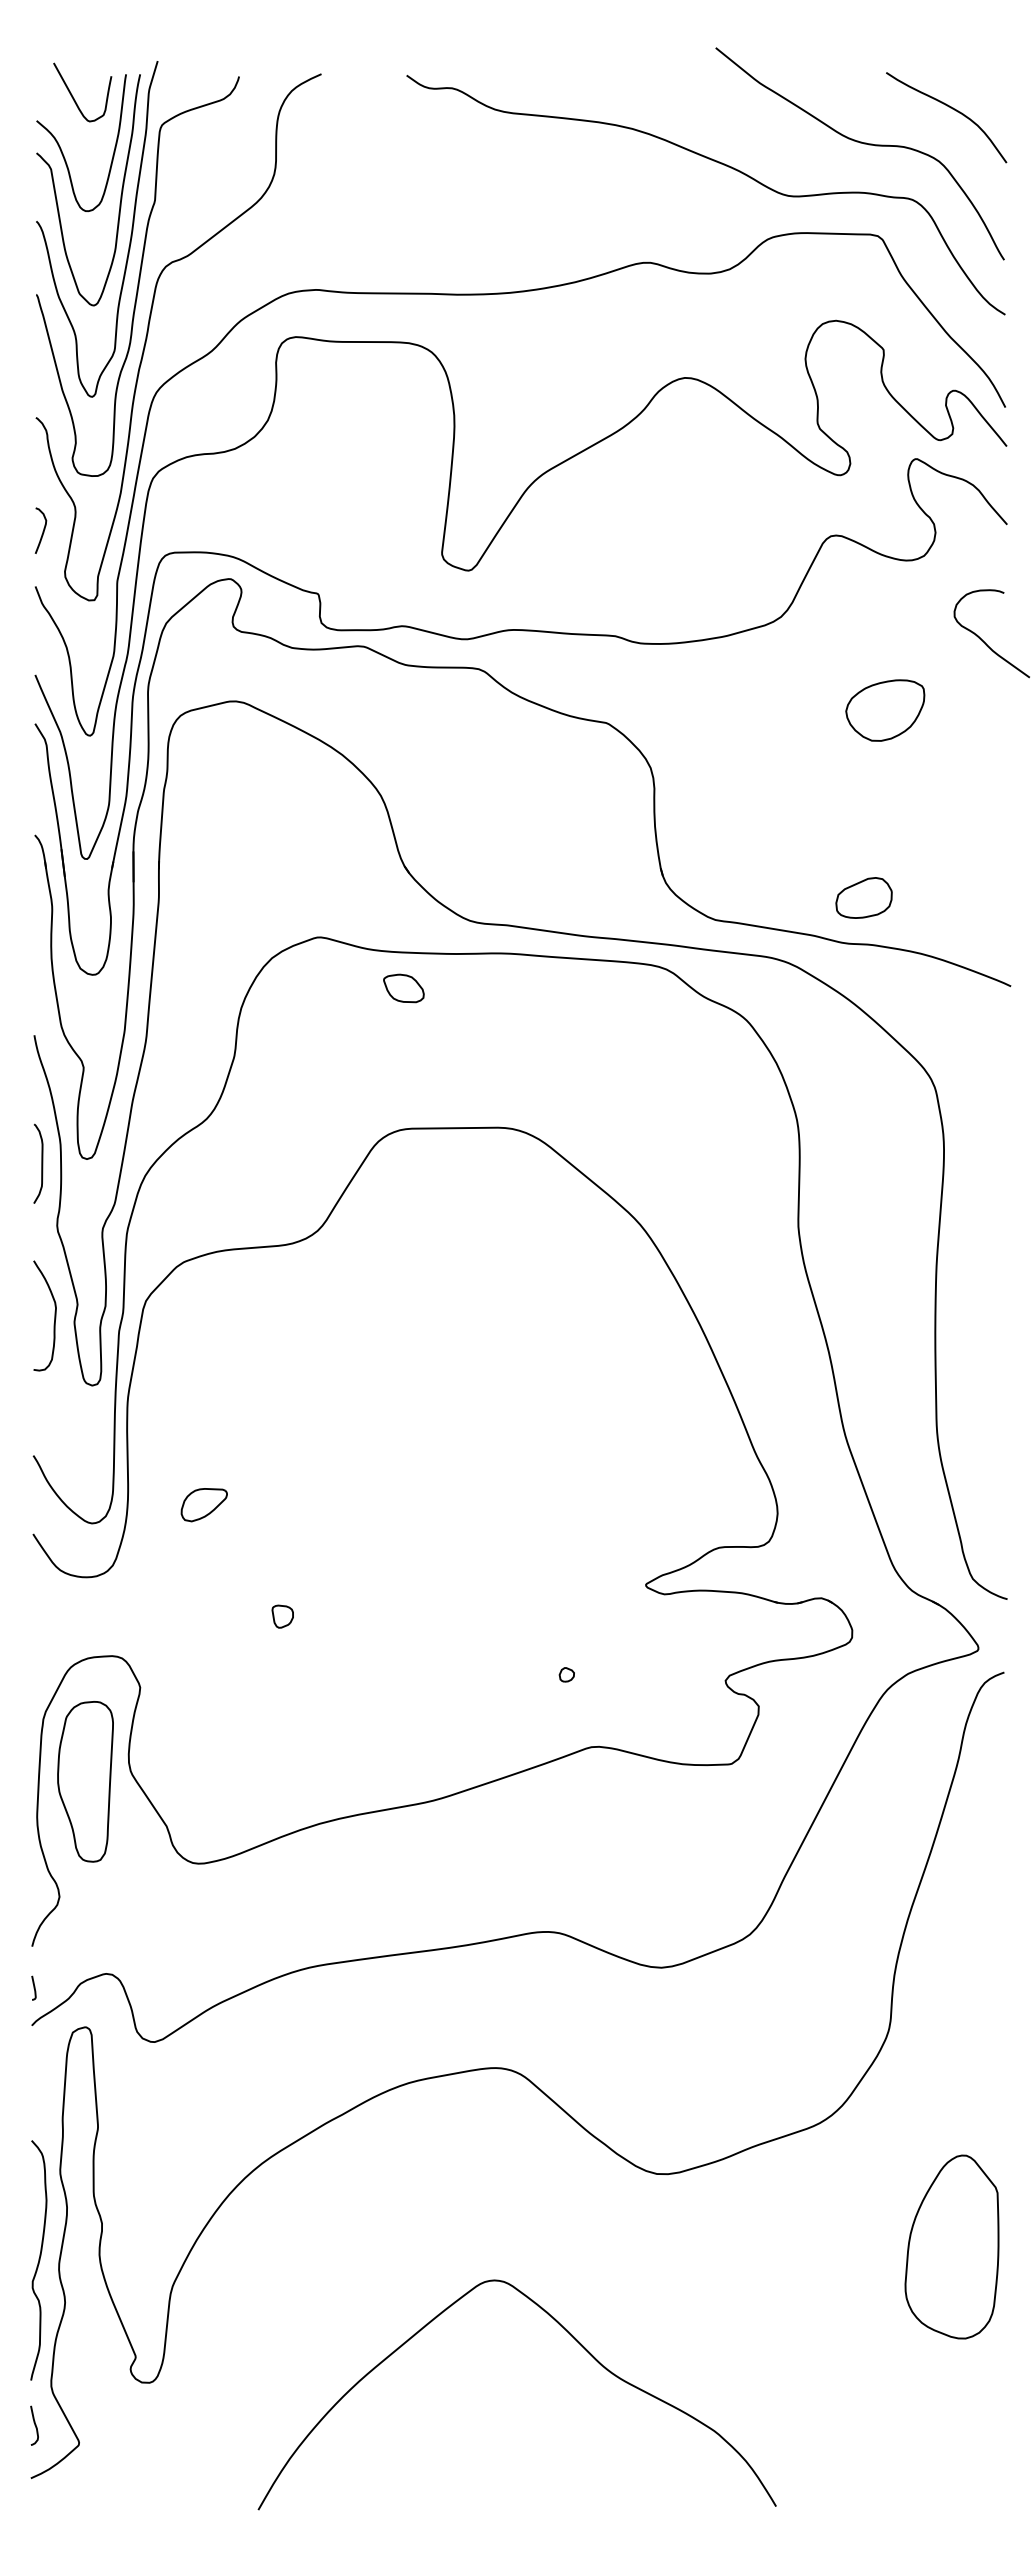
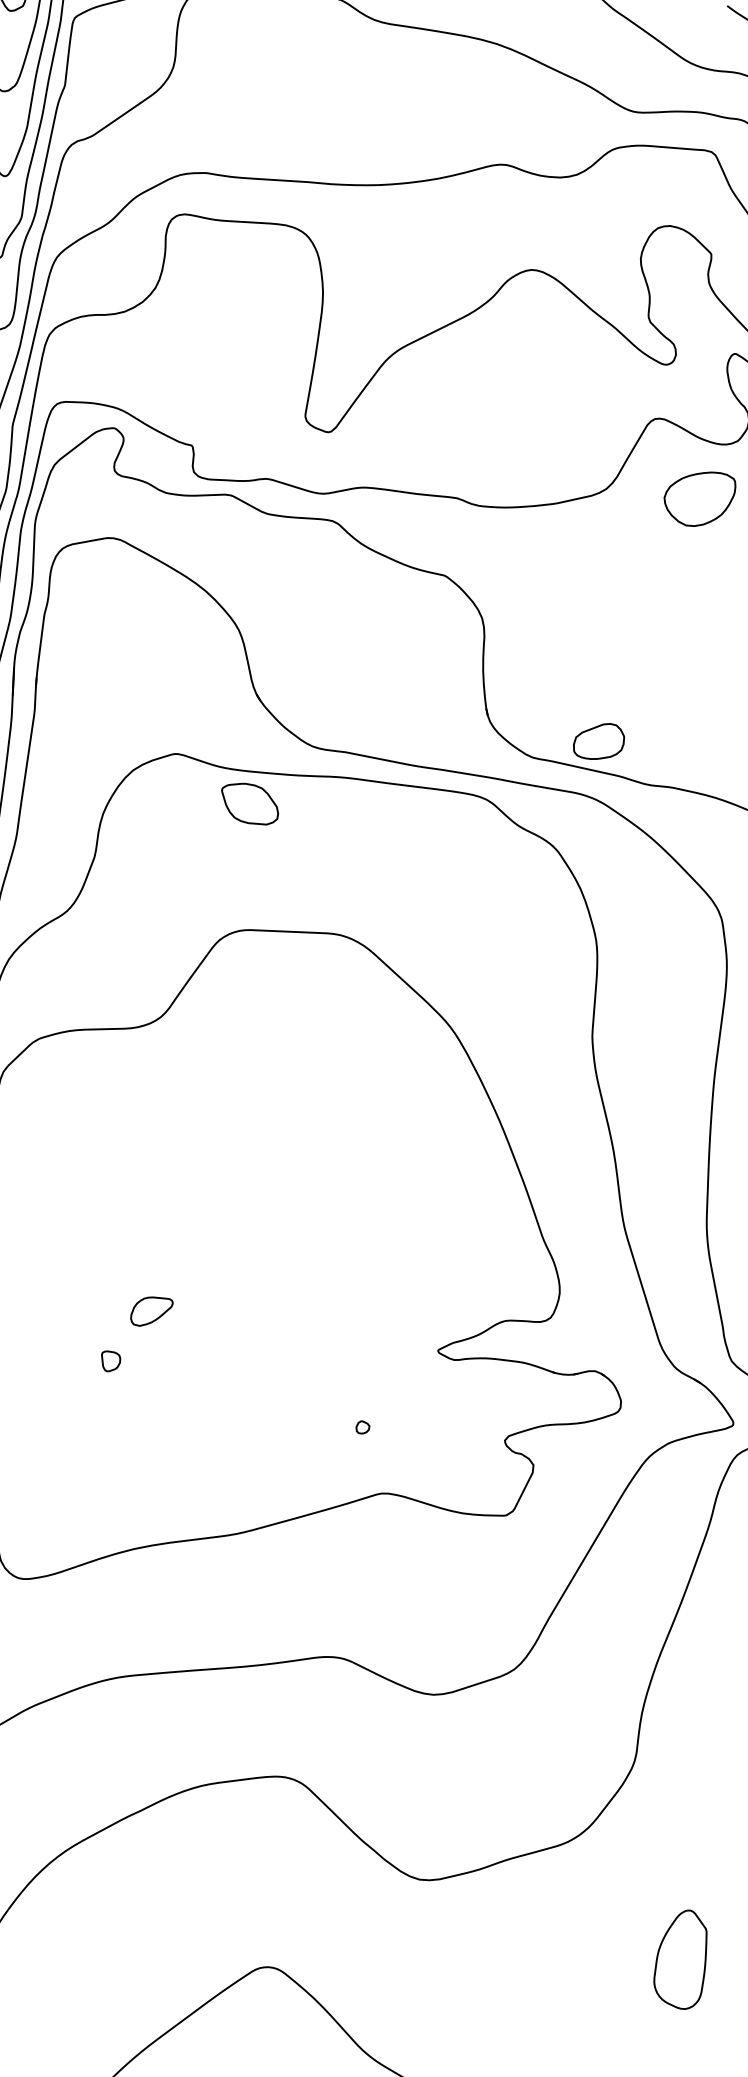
part: (885, 710) -> (699, 499), moved
part: (863, 897) -> (598, 740), moved
part: (403, 988) -> (249, 803), size x1.6
part: (203, 1505) -> (151, 1312), moved
part: (951, 2246) -> (680, 1958), size x0.6

